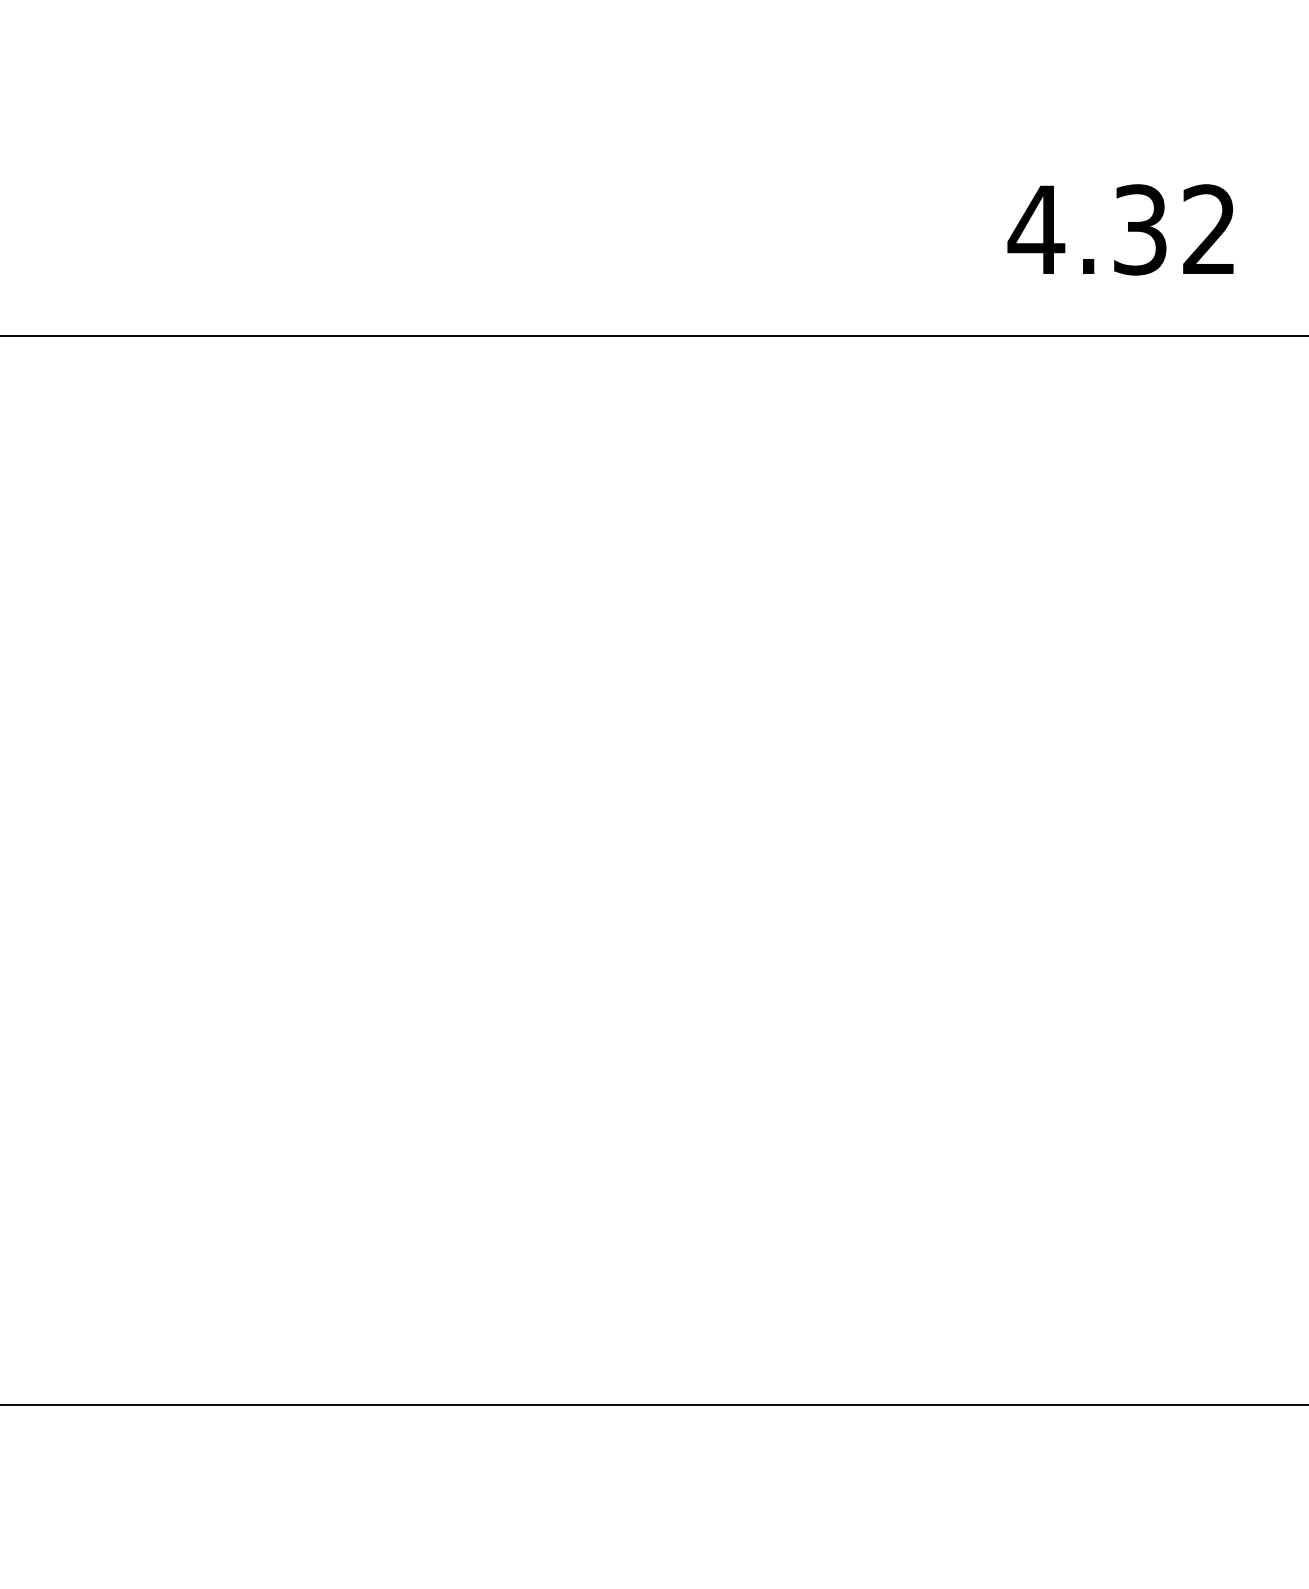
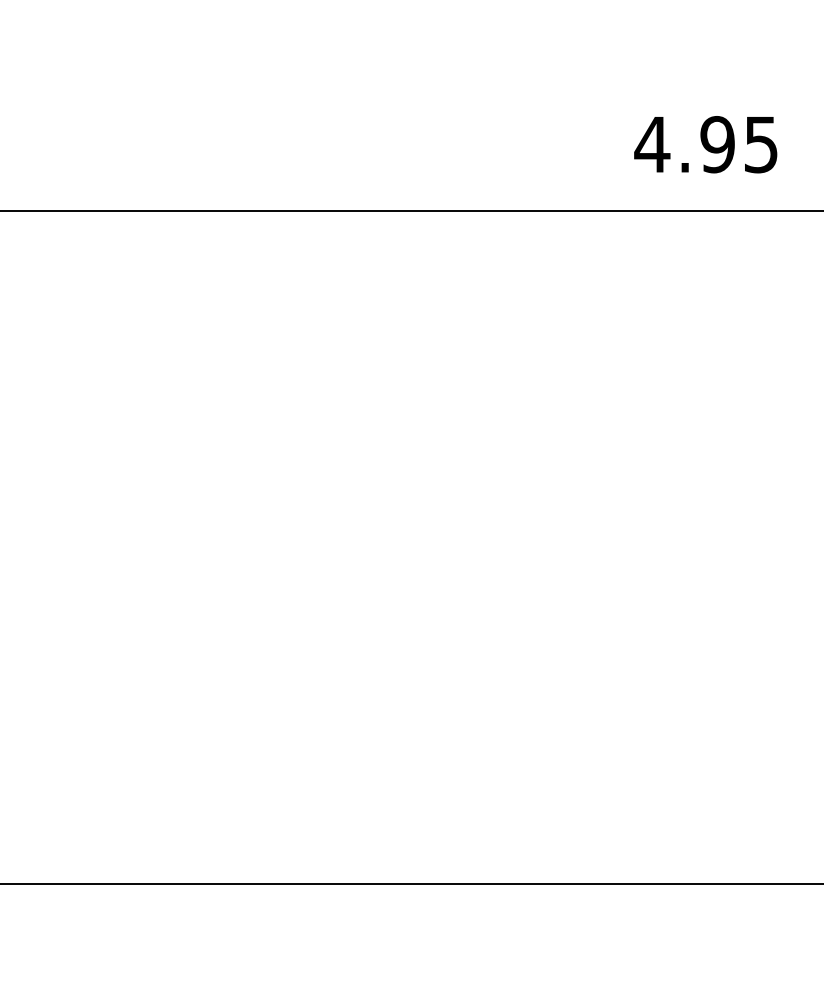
text: (1173, 229) -> (738, 144), 4.32 -> 4.95

